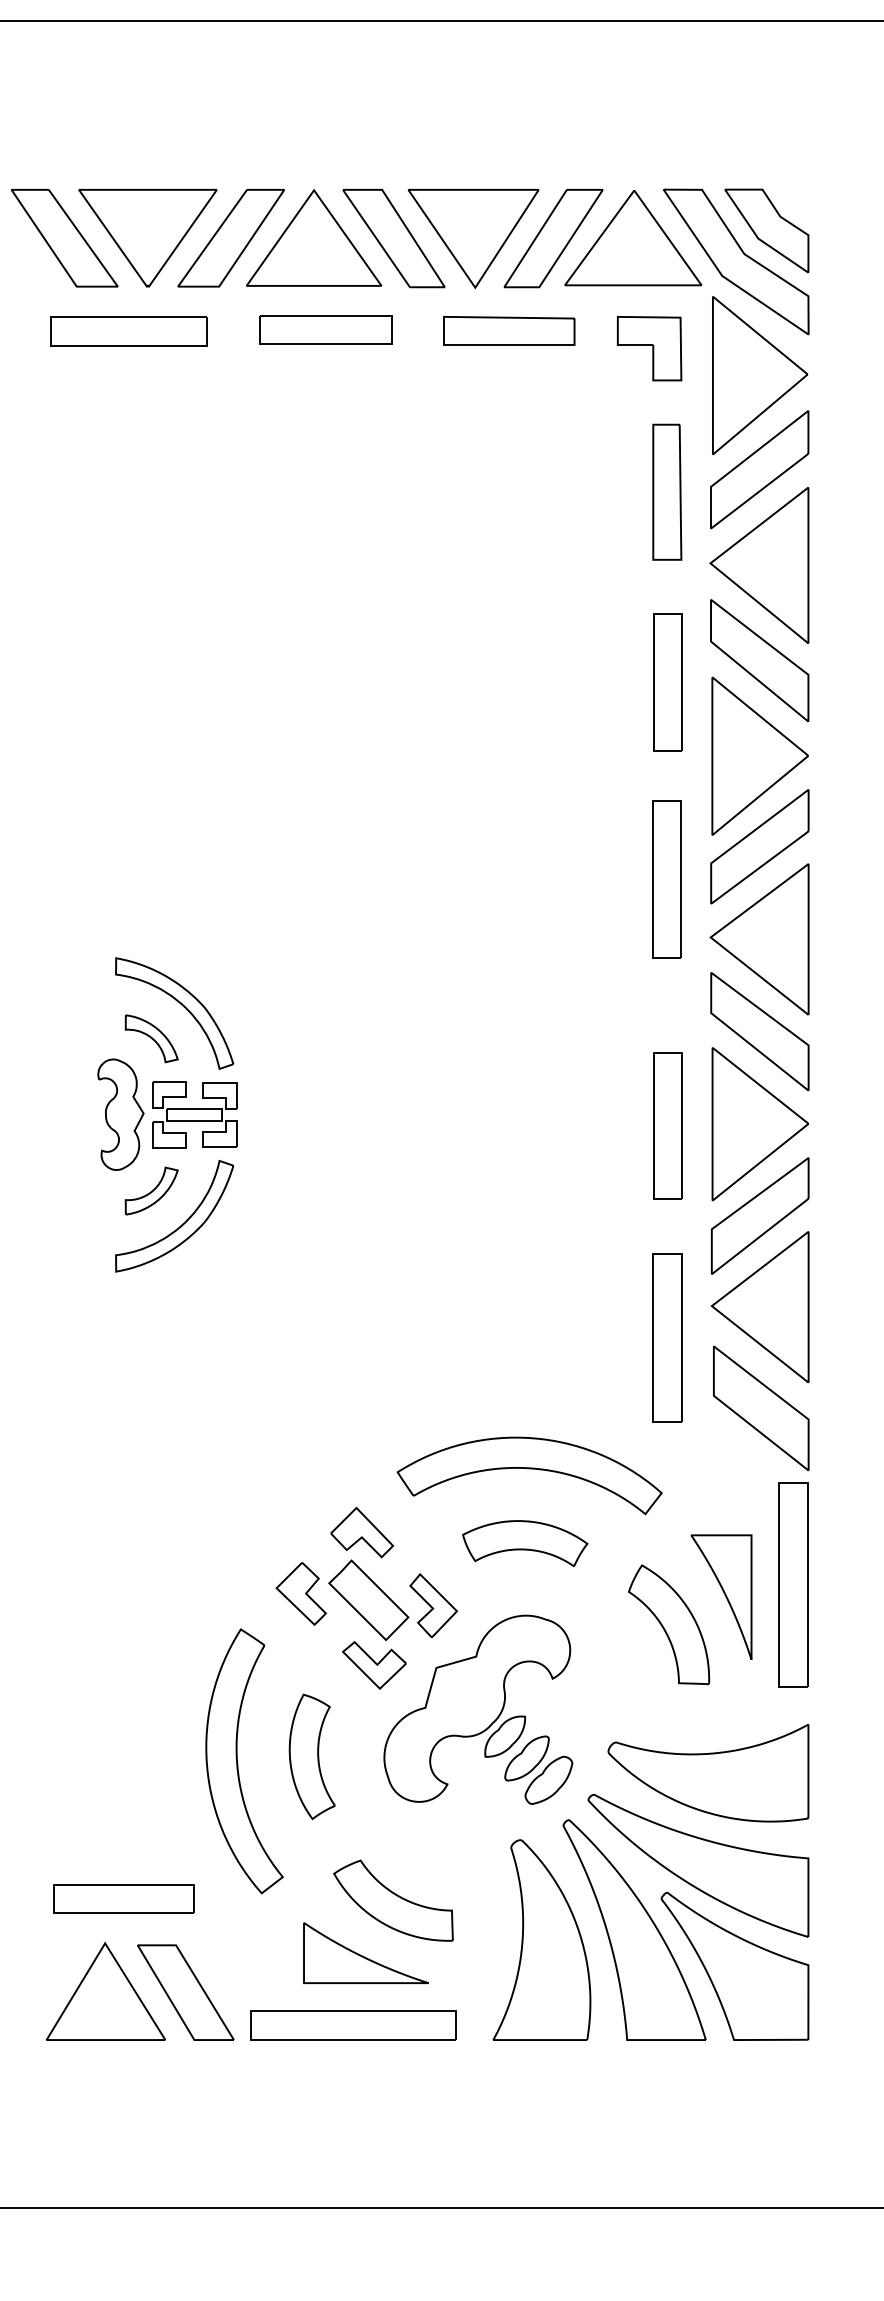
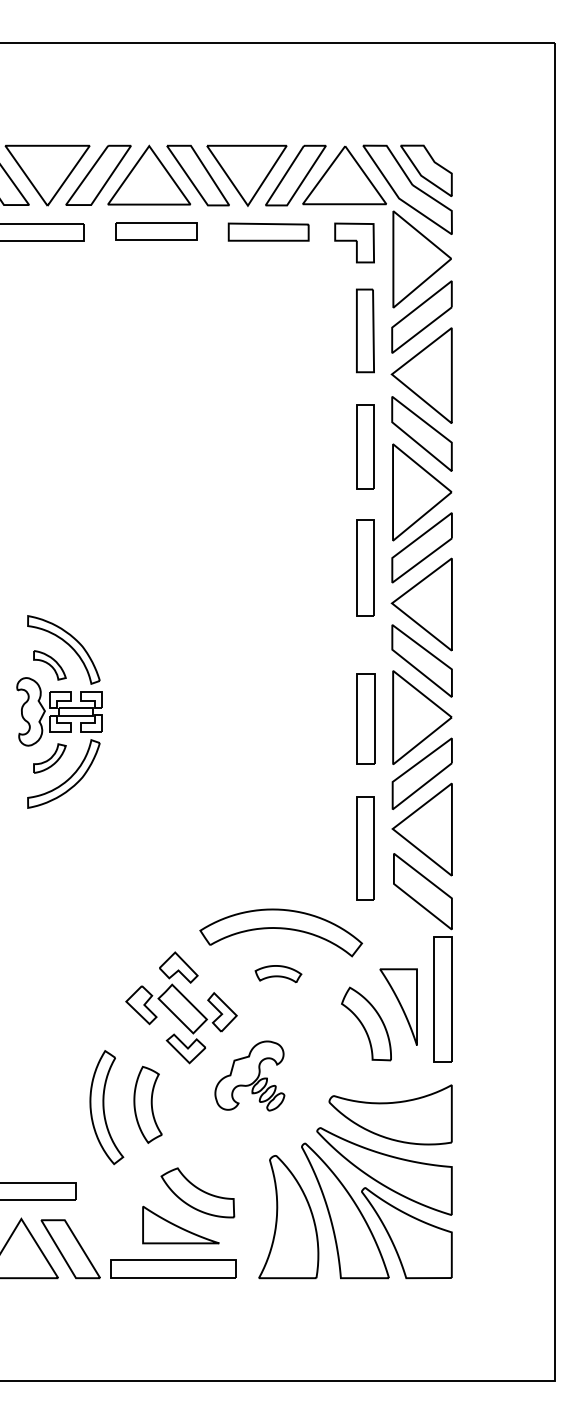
part: (525, 1542) -> (278, 973), size x0.6
part: (477, 1708) -> (249, 1075), size x0.6
part: (244, 1761) -> (106, 1107), size x0.7

